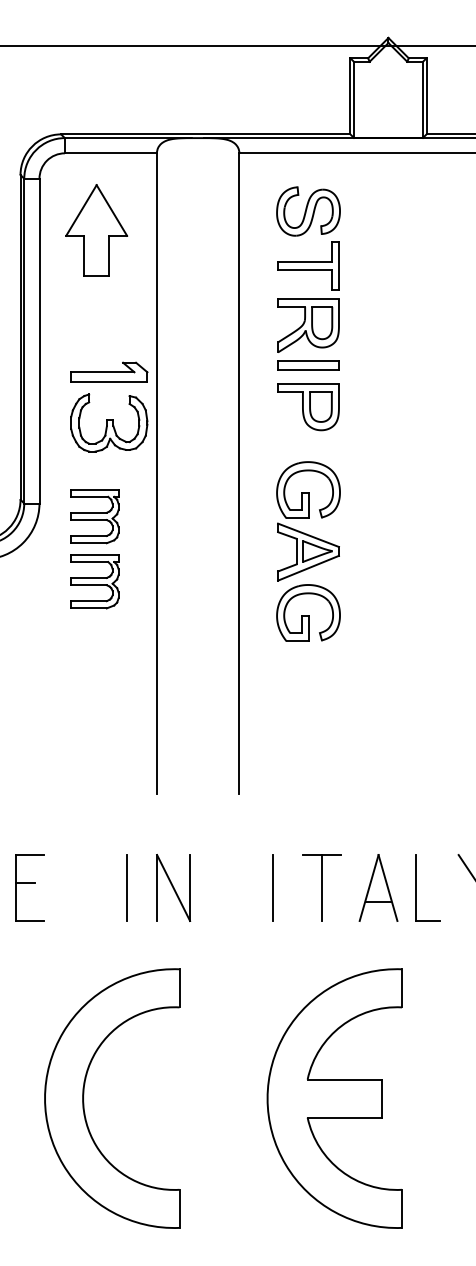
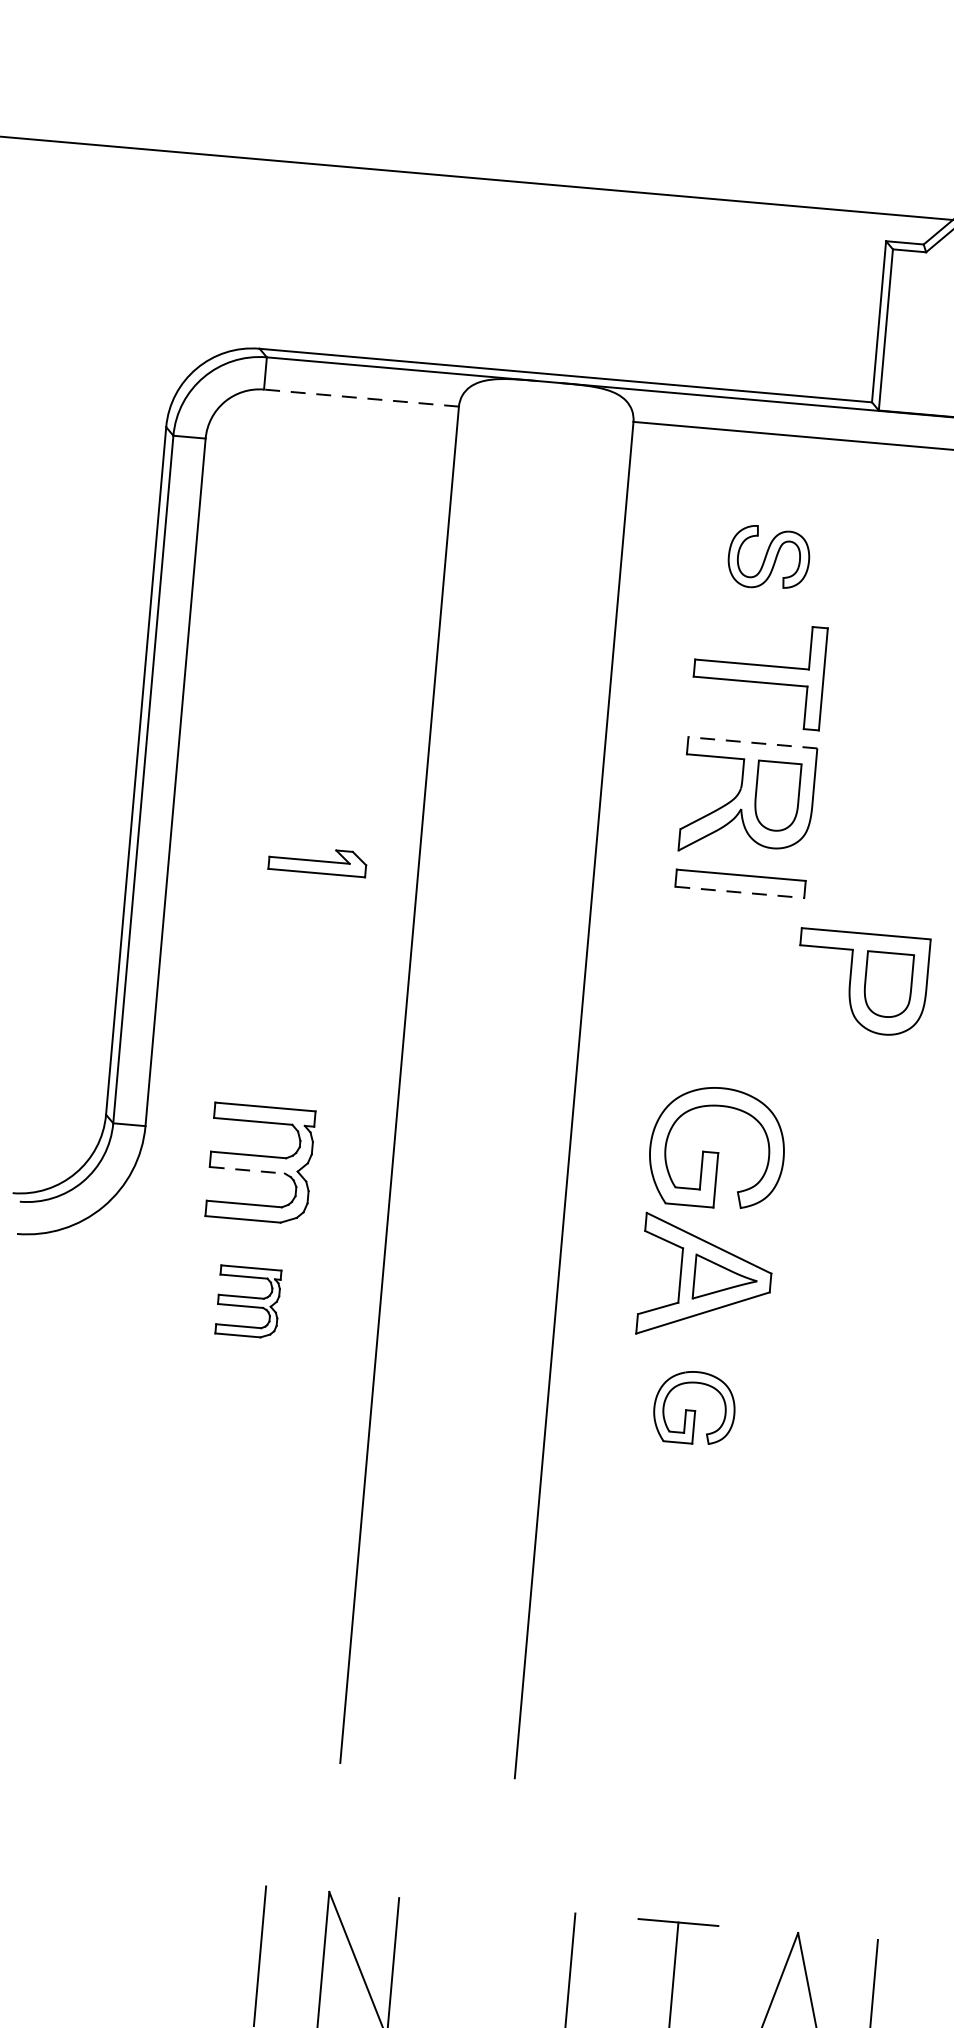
line: (110, 153) -> (360, 398), solid -> dashed
part: (308, 211) -> (768, 557), size x0.6
part: (96, 230) -> (316, 558), removed
line: (308, 298) -> (752, 741), solid -> dashed
line: (309, 369) -> (741, 892), solid -> dashed
part: (109, 371) -> (318, 859), size x0.6
part: (308, 407) -> (861, 983), moved
part: (109, 422) -> (308, 967), removed
line: (89, 520) -> (248, 1171), solid -> dashed
part: (94, 581) -> (247, 1301), size x0.6
part: (308, 612) -> (694, 1406), size x0.6
part: (29, 887) -> (53, 1937), removed

